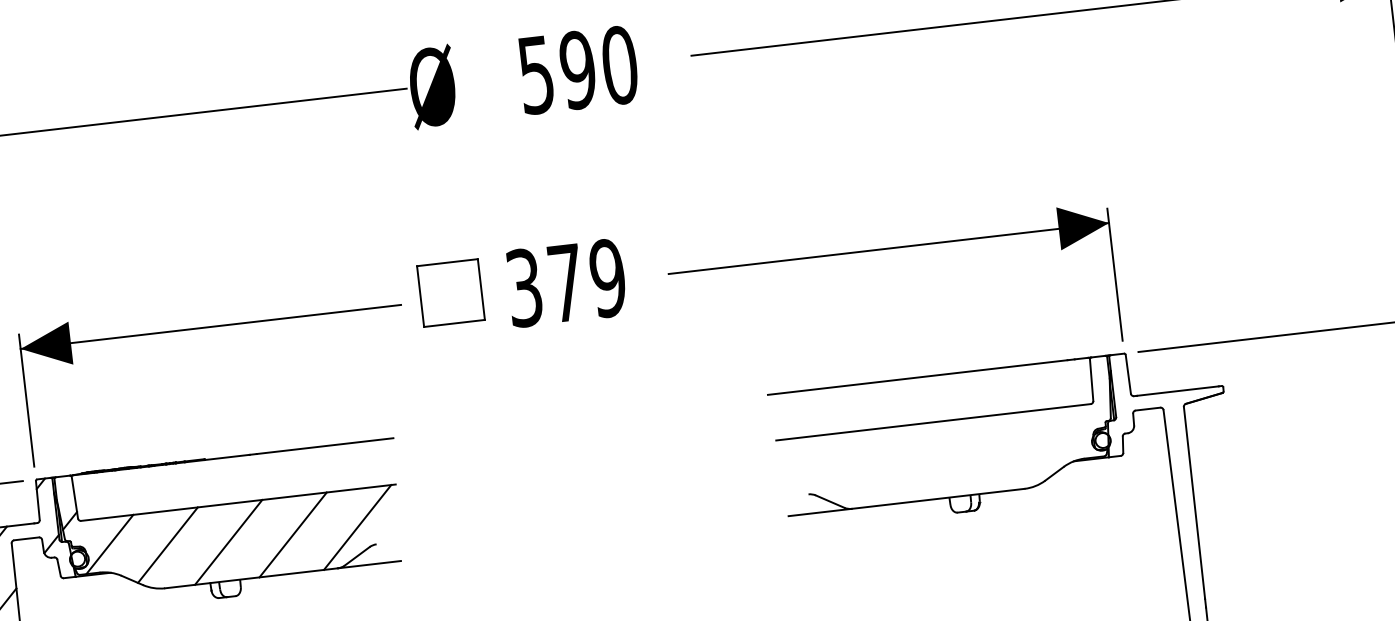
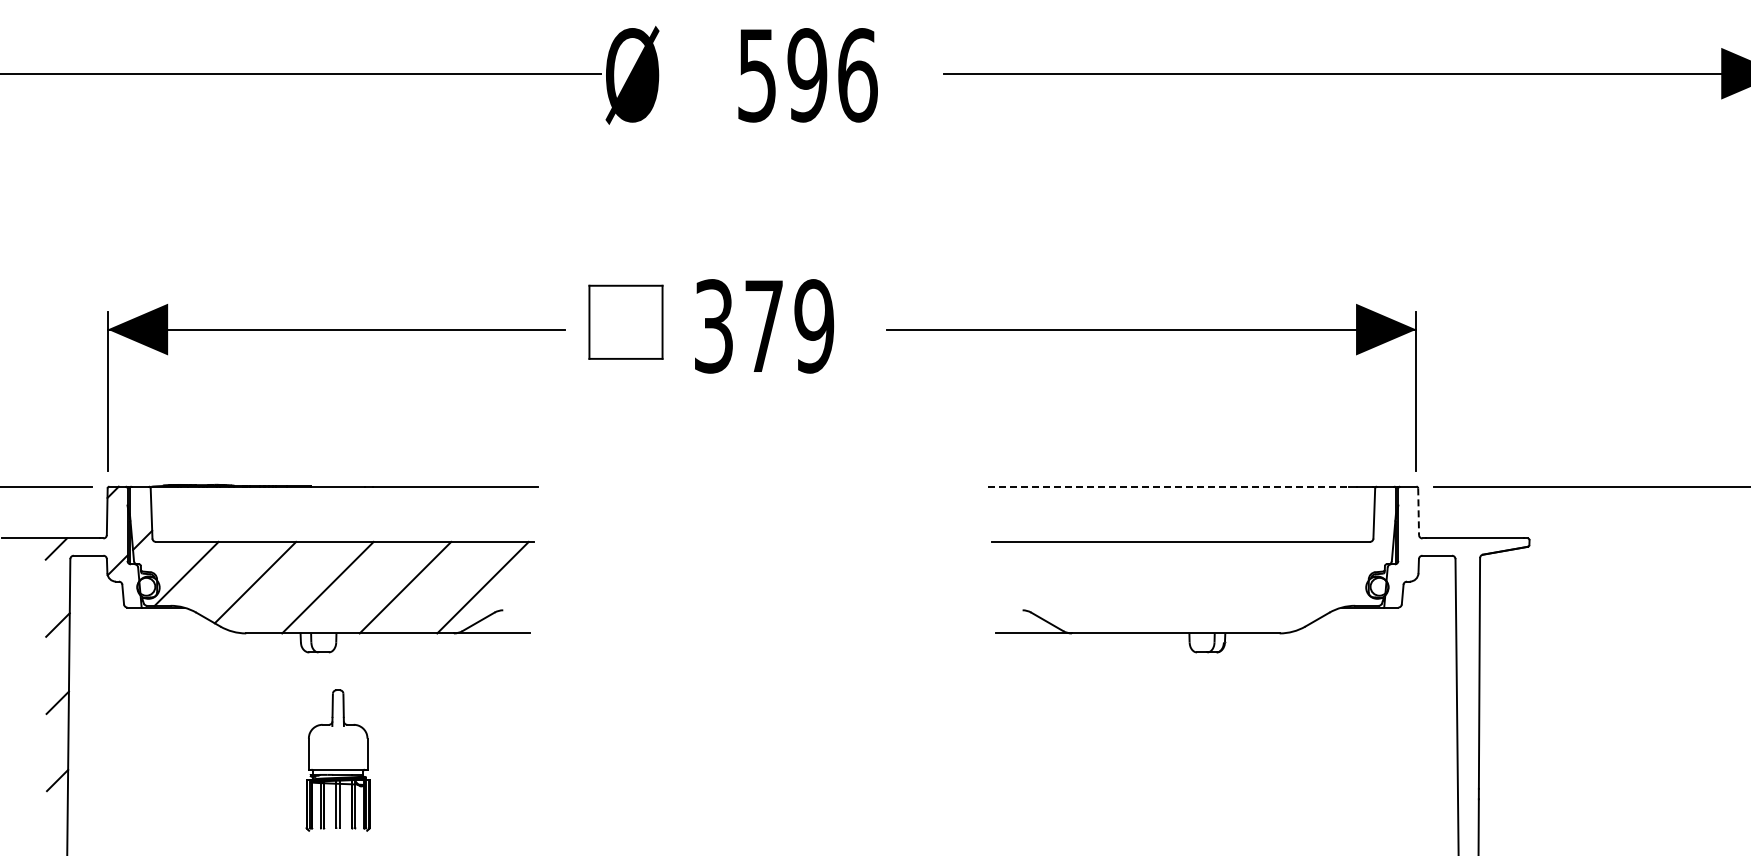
text: (619, 65) -> (857, 75), 590 -> 596
line: (1128, 374) -> (1418, 512), solid -> dashed
line: (917, 377) -> (1168, 486), solid -> dashed

